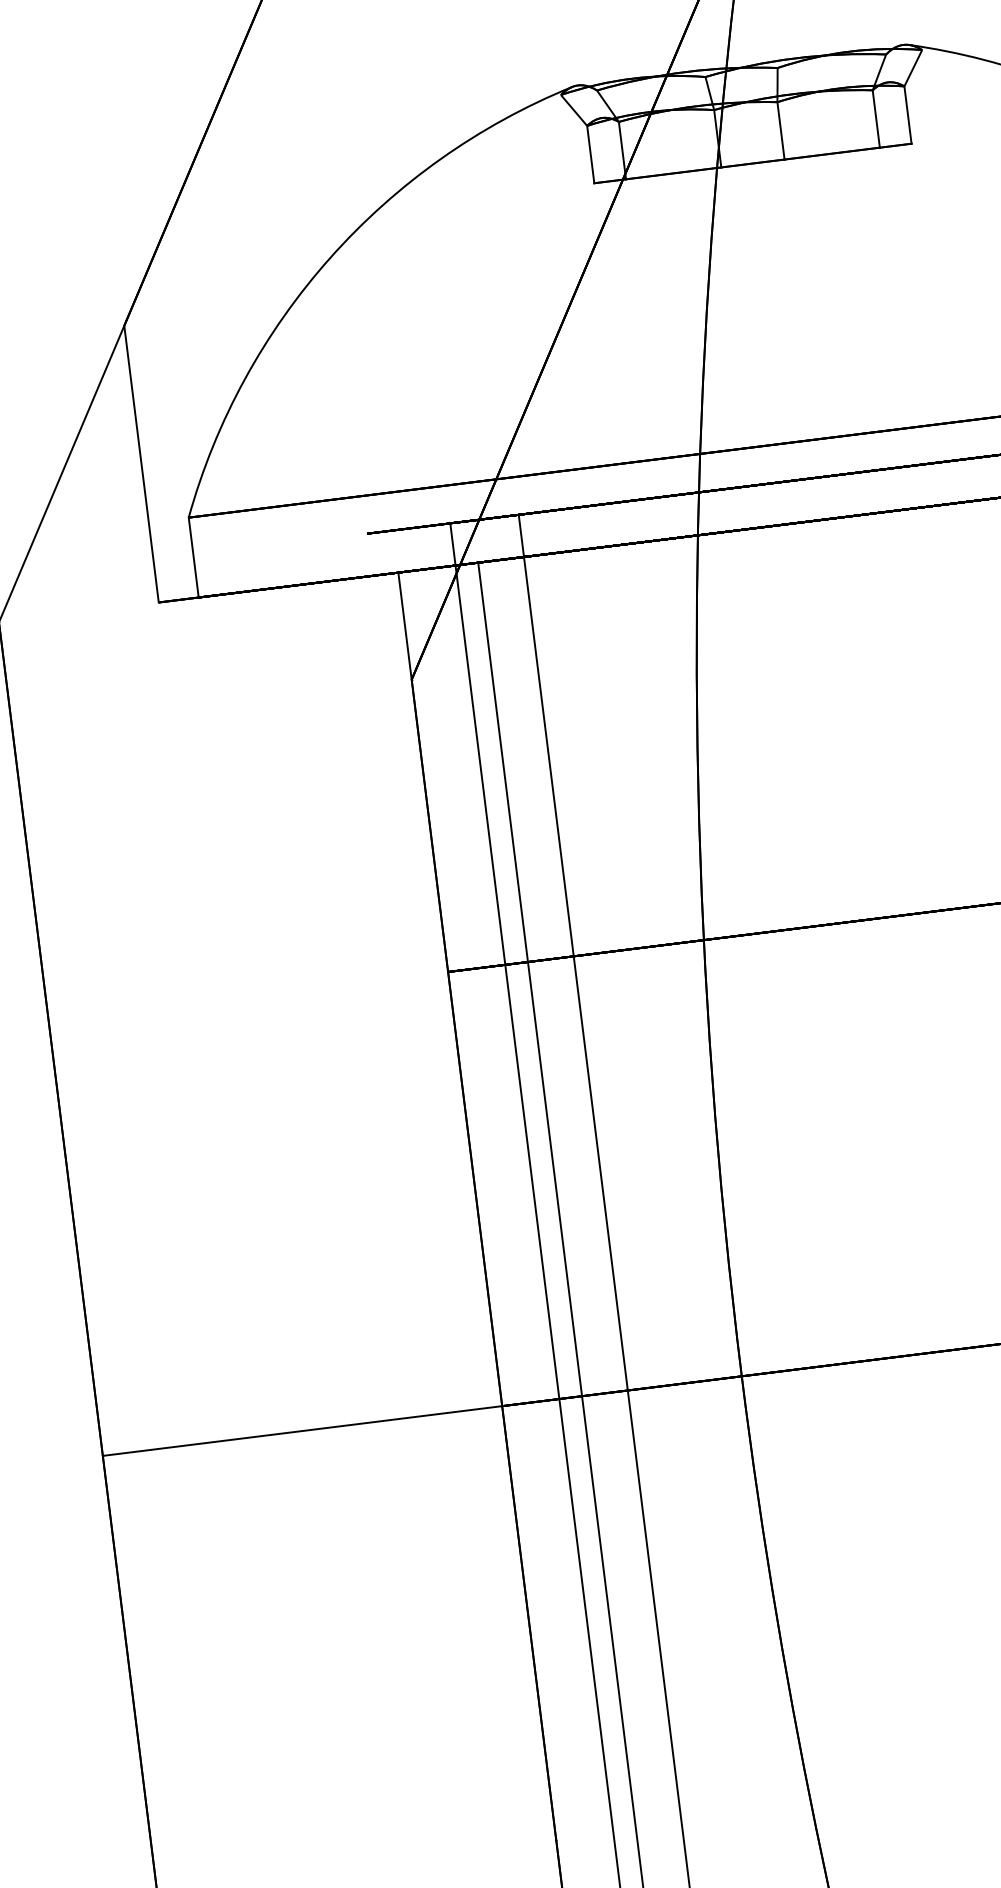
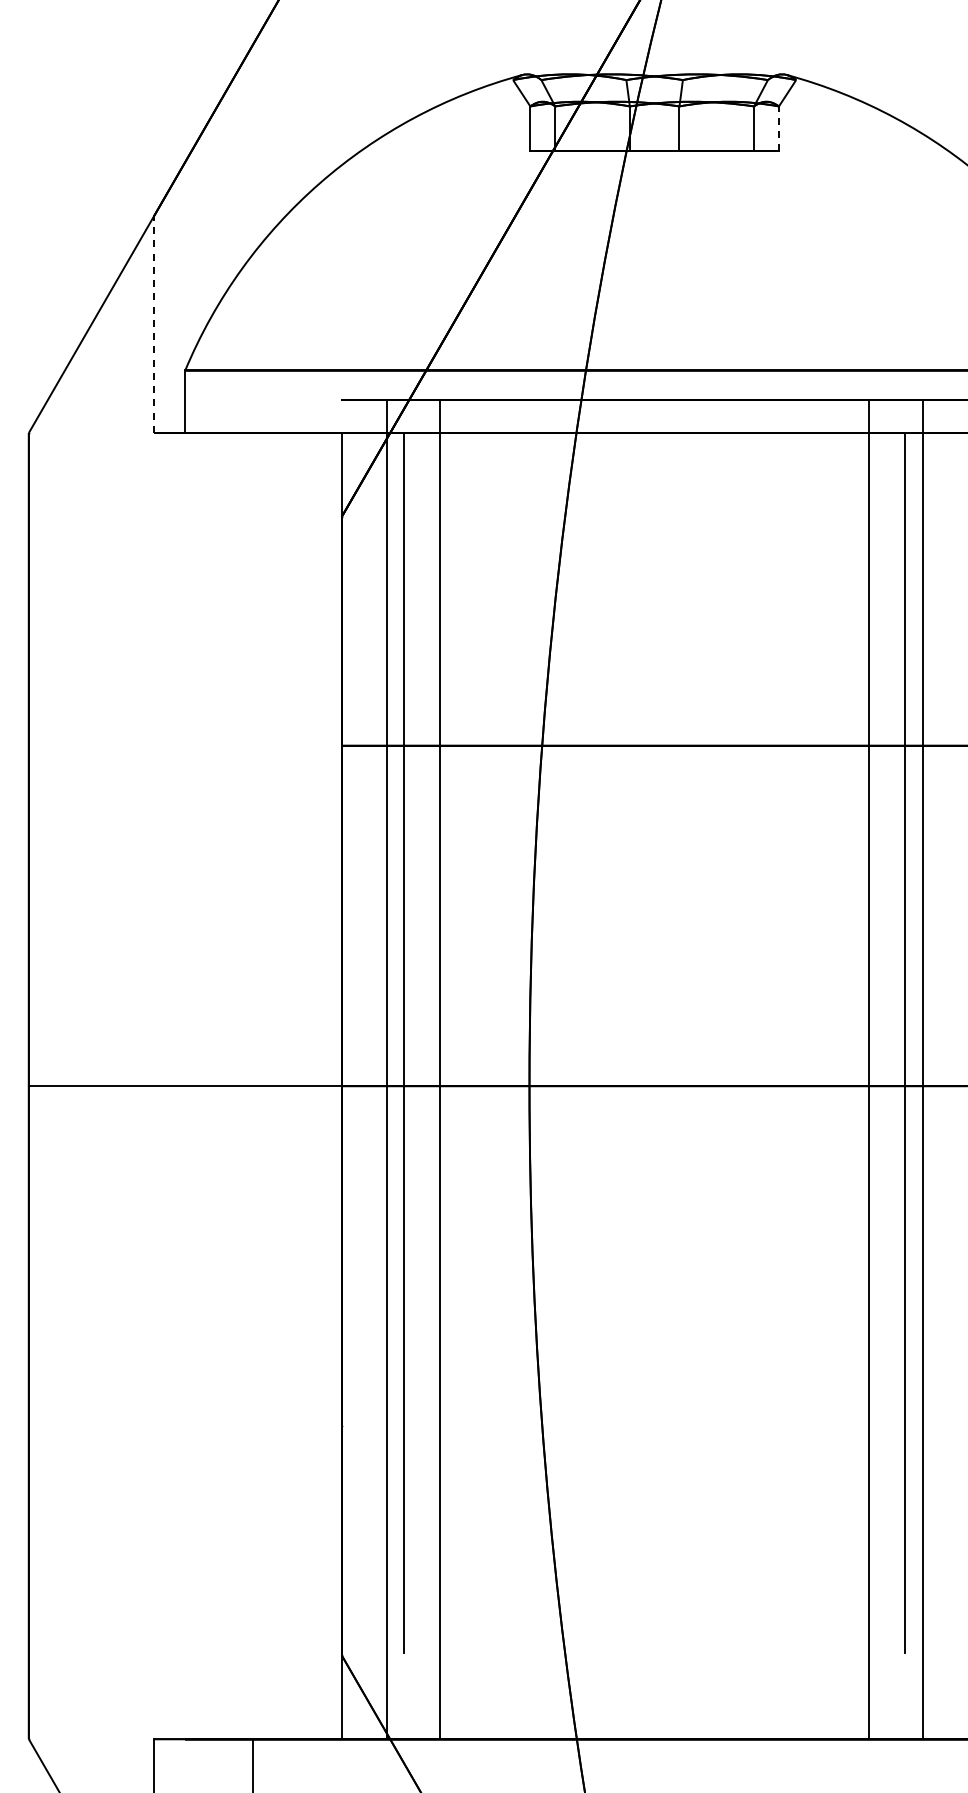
line: (907, 114) -> (778, 128), solid -> dashed
line: (142, 463) -> (154, 324), solid -> dashed

